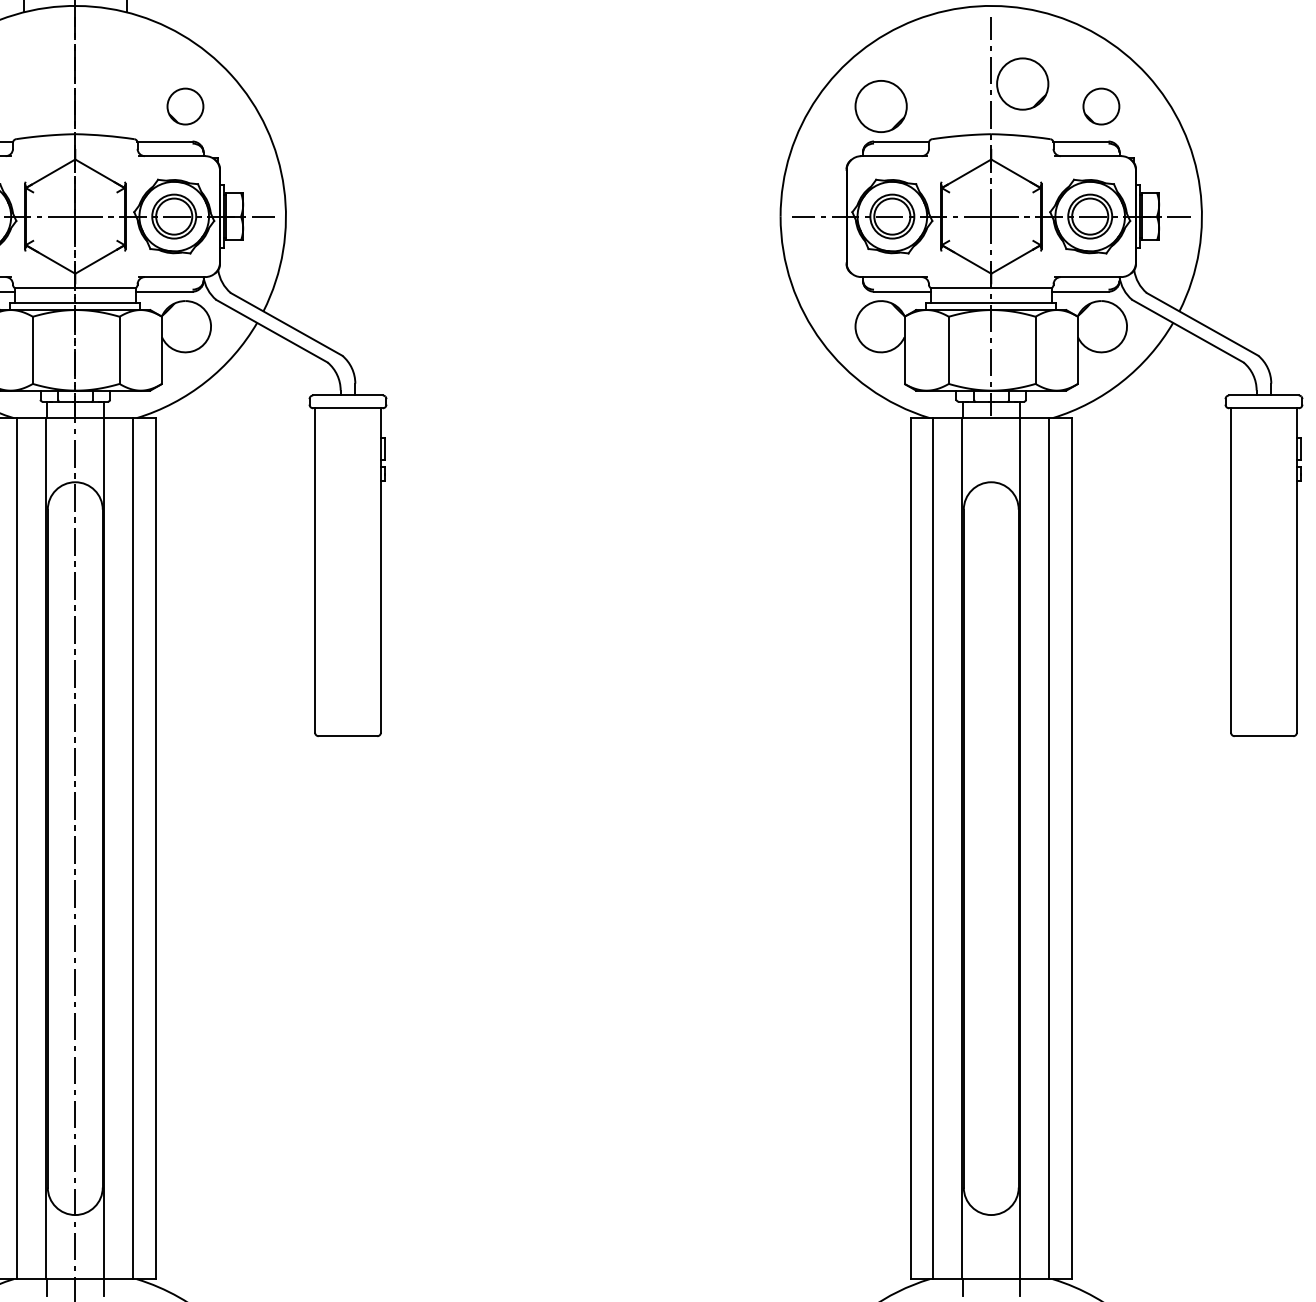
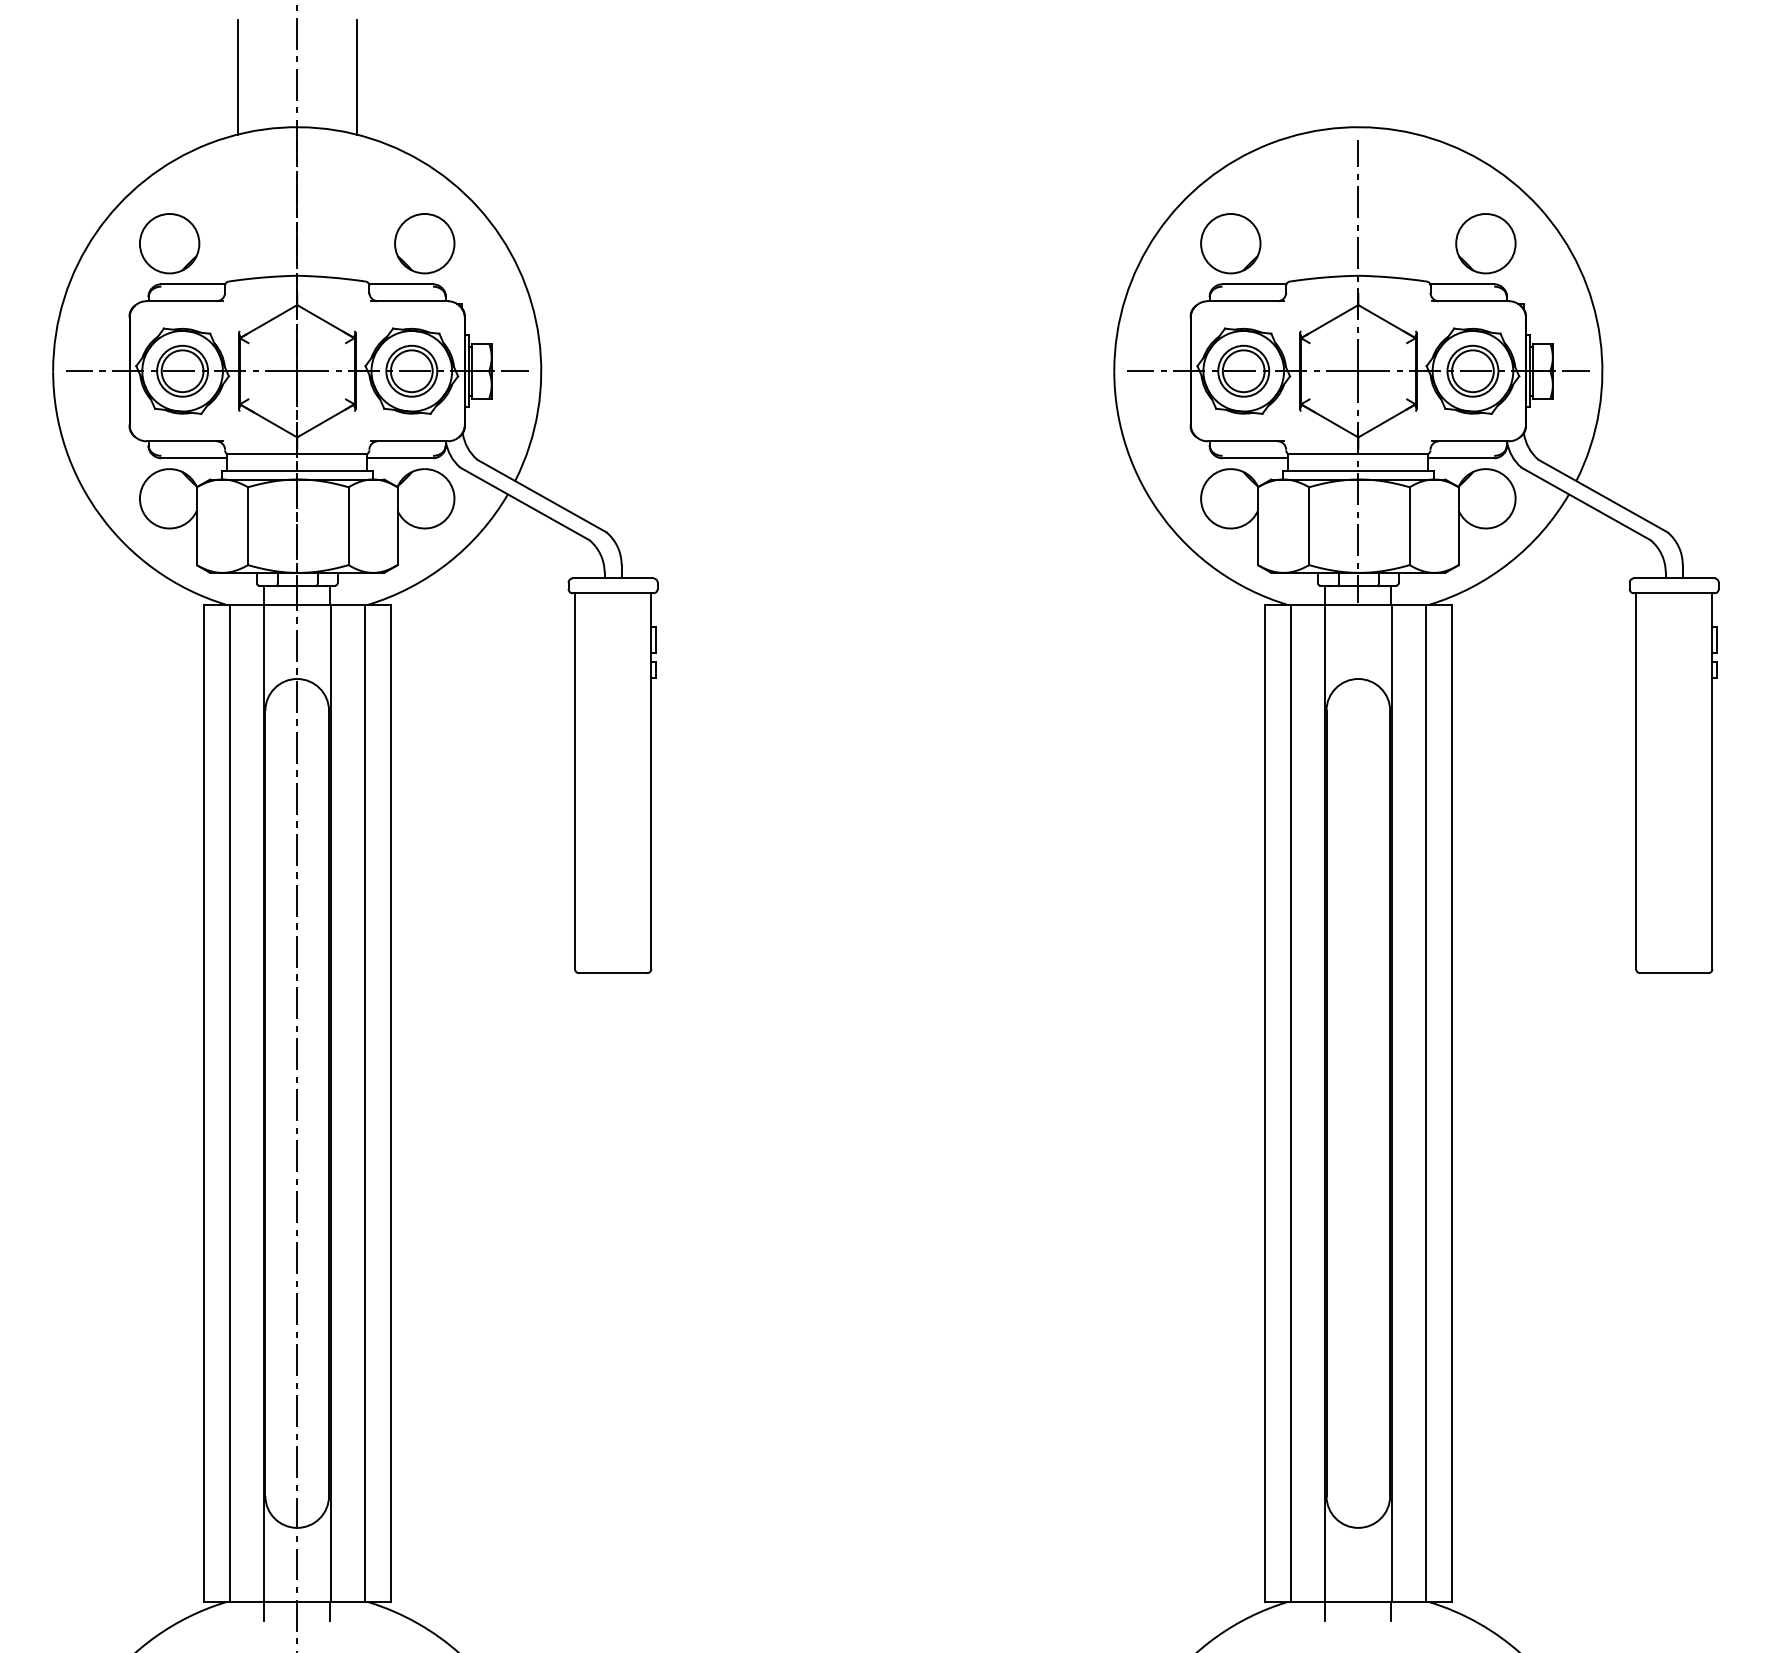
part: (1022, 83) -> (1394, 217), removed
circle: (185, 106) -> (424, 243), size x1.43
circle: (1101, 106) -> (1485, 243), size x1.43

